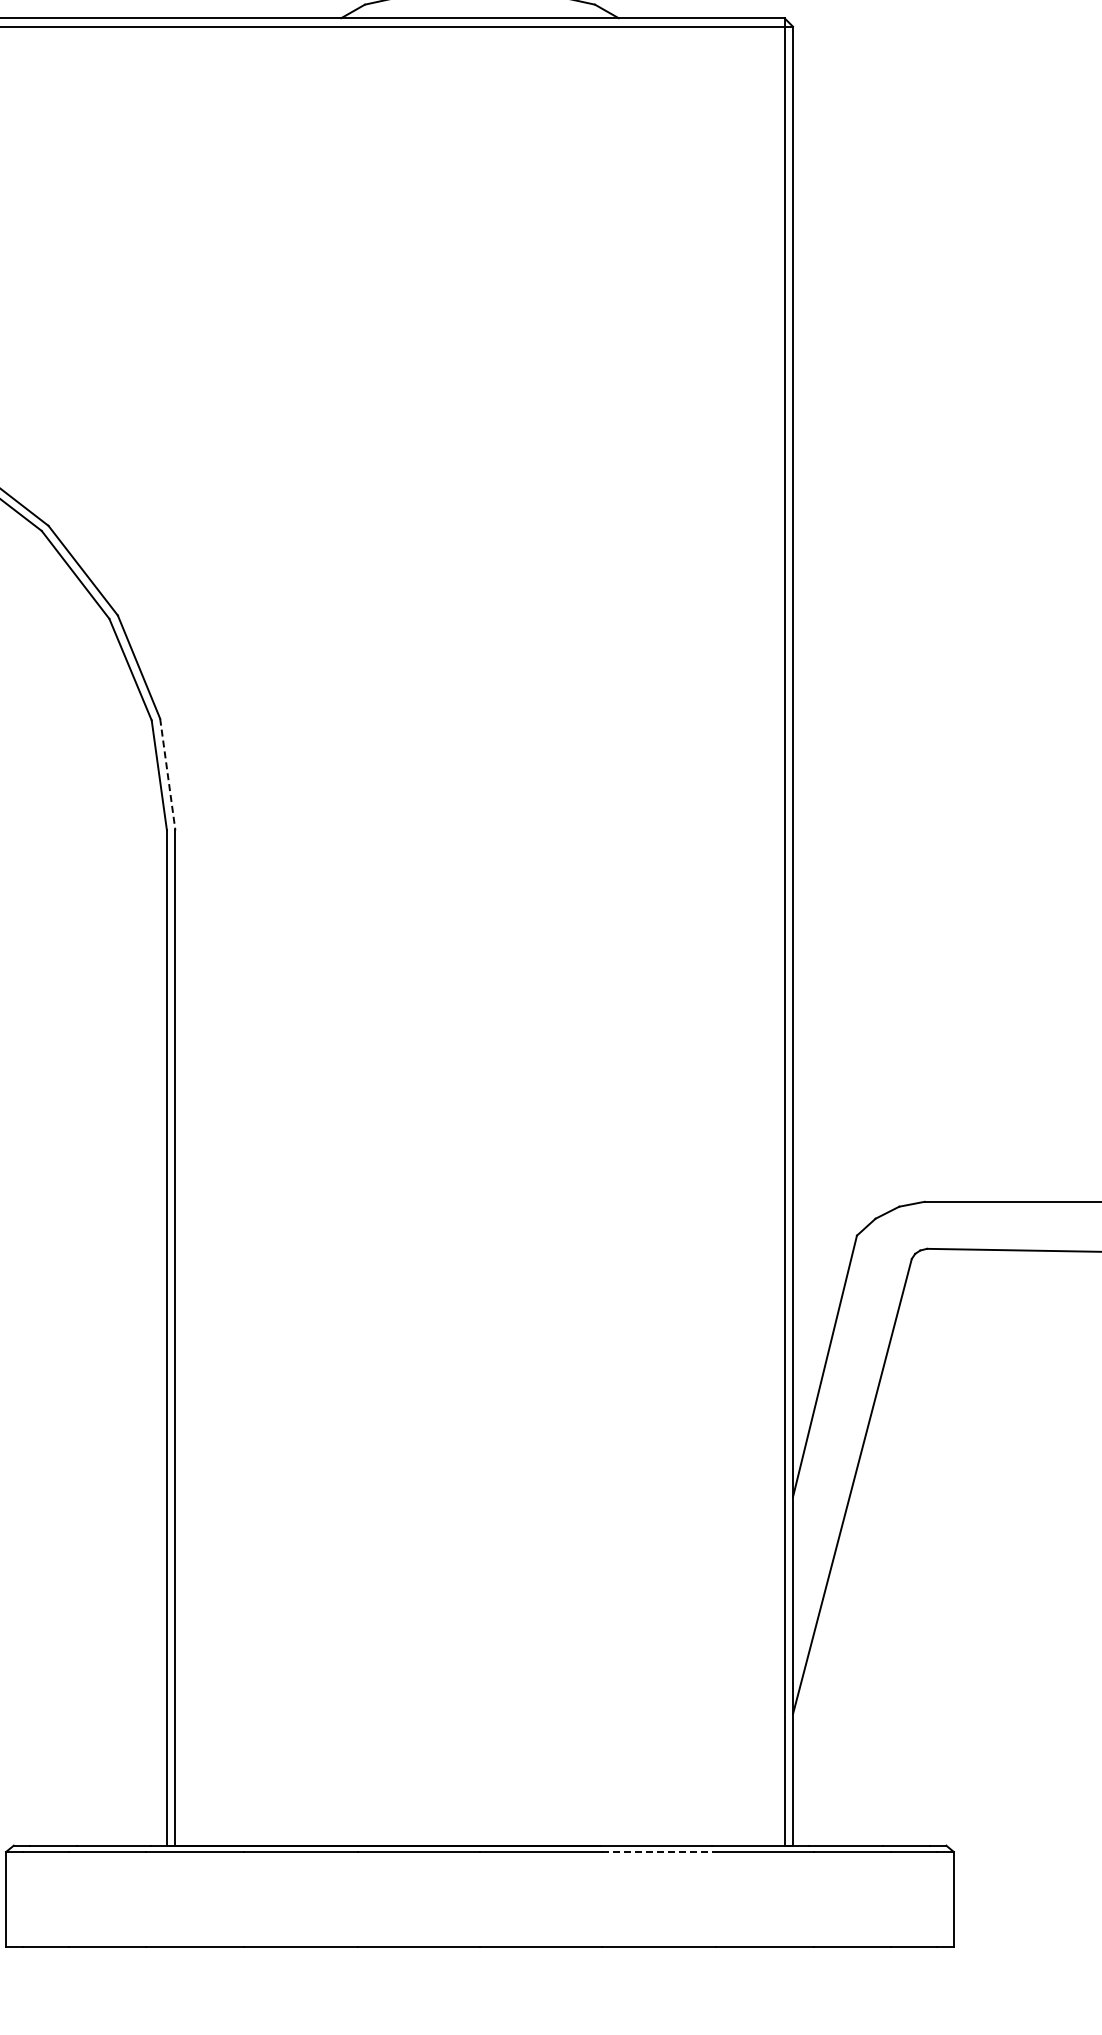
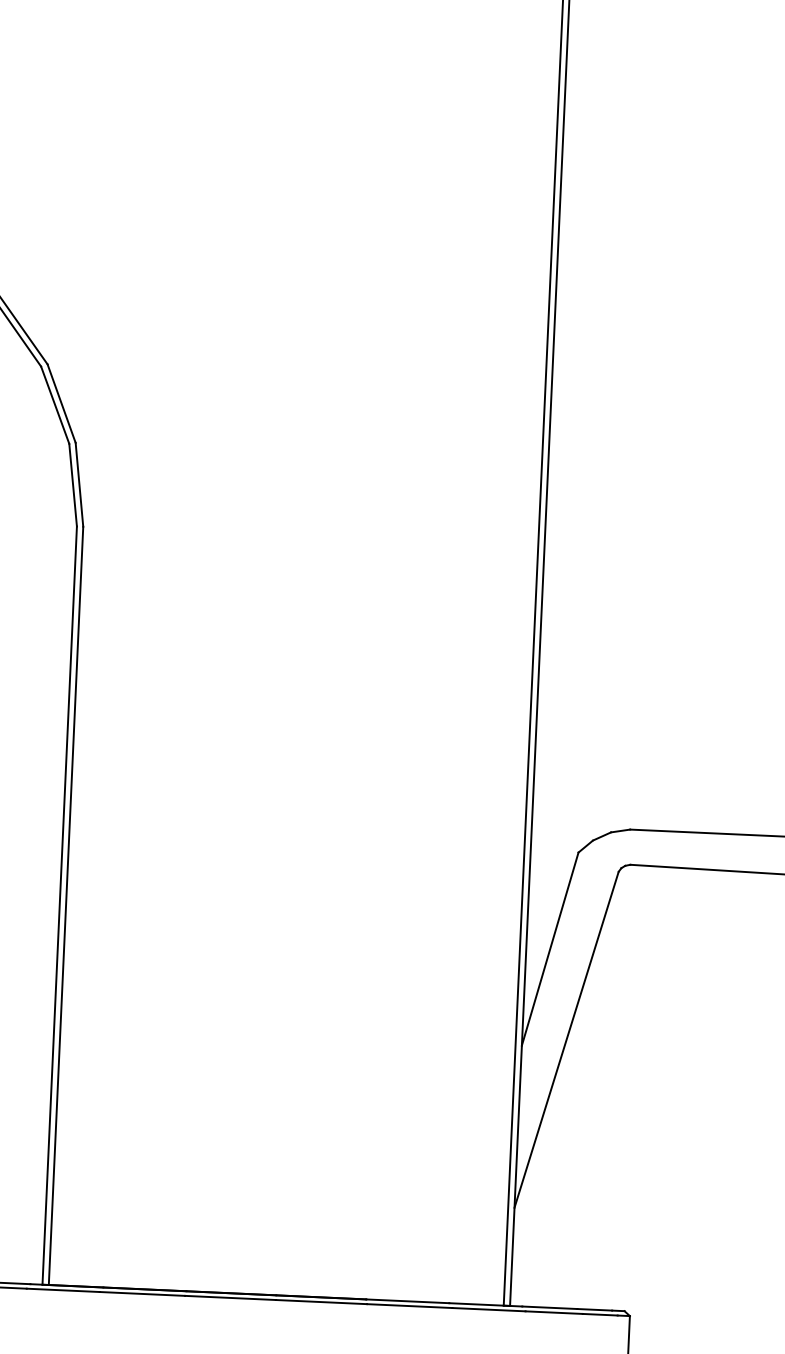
line: (167, 775) -> (79, 485), dashed -> solid
line: (659, 1851) -> (410, 1305), dashed -> solid

